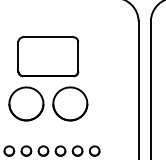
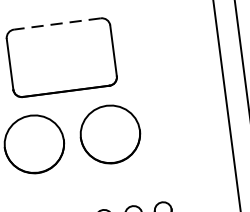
line: (47, 37) -> (55, 24), solid -> dashed

